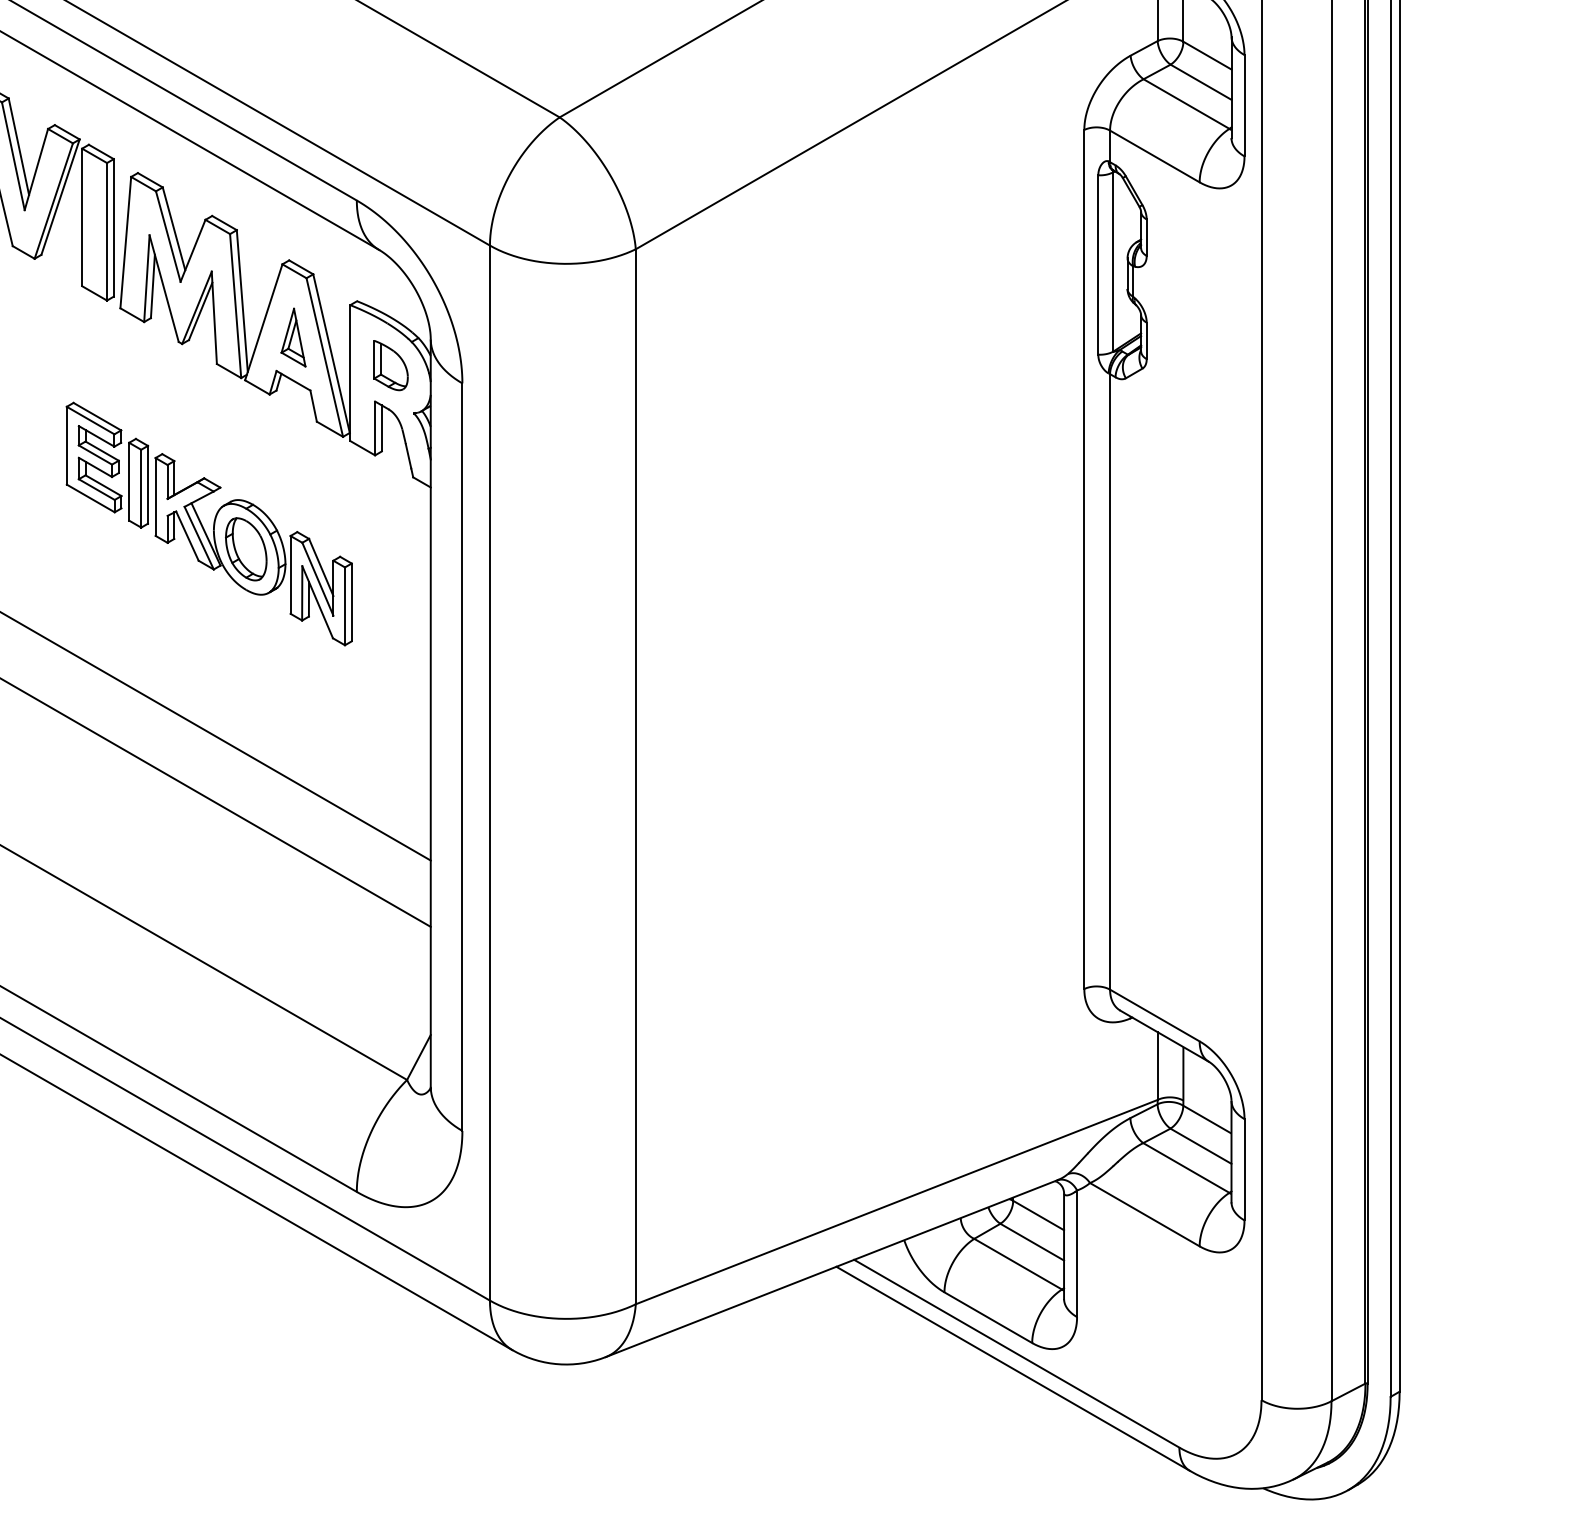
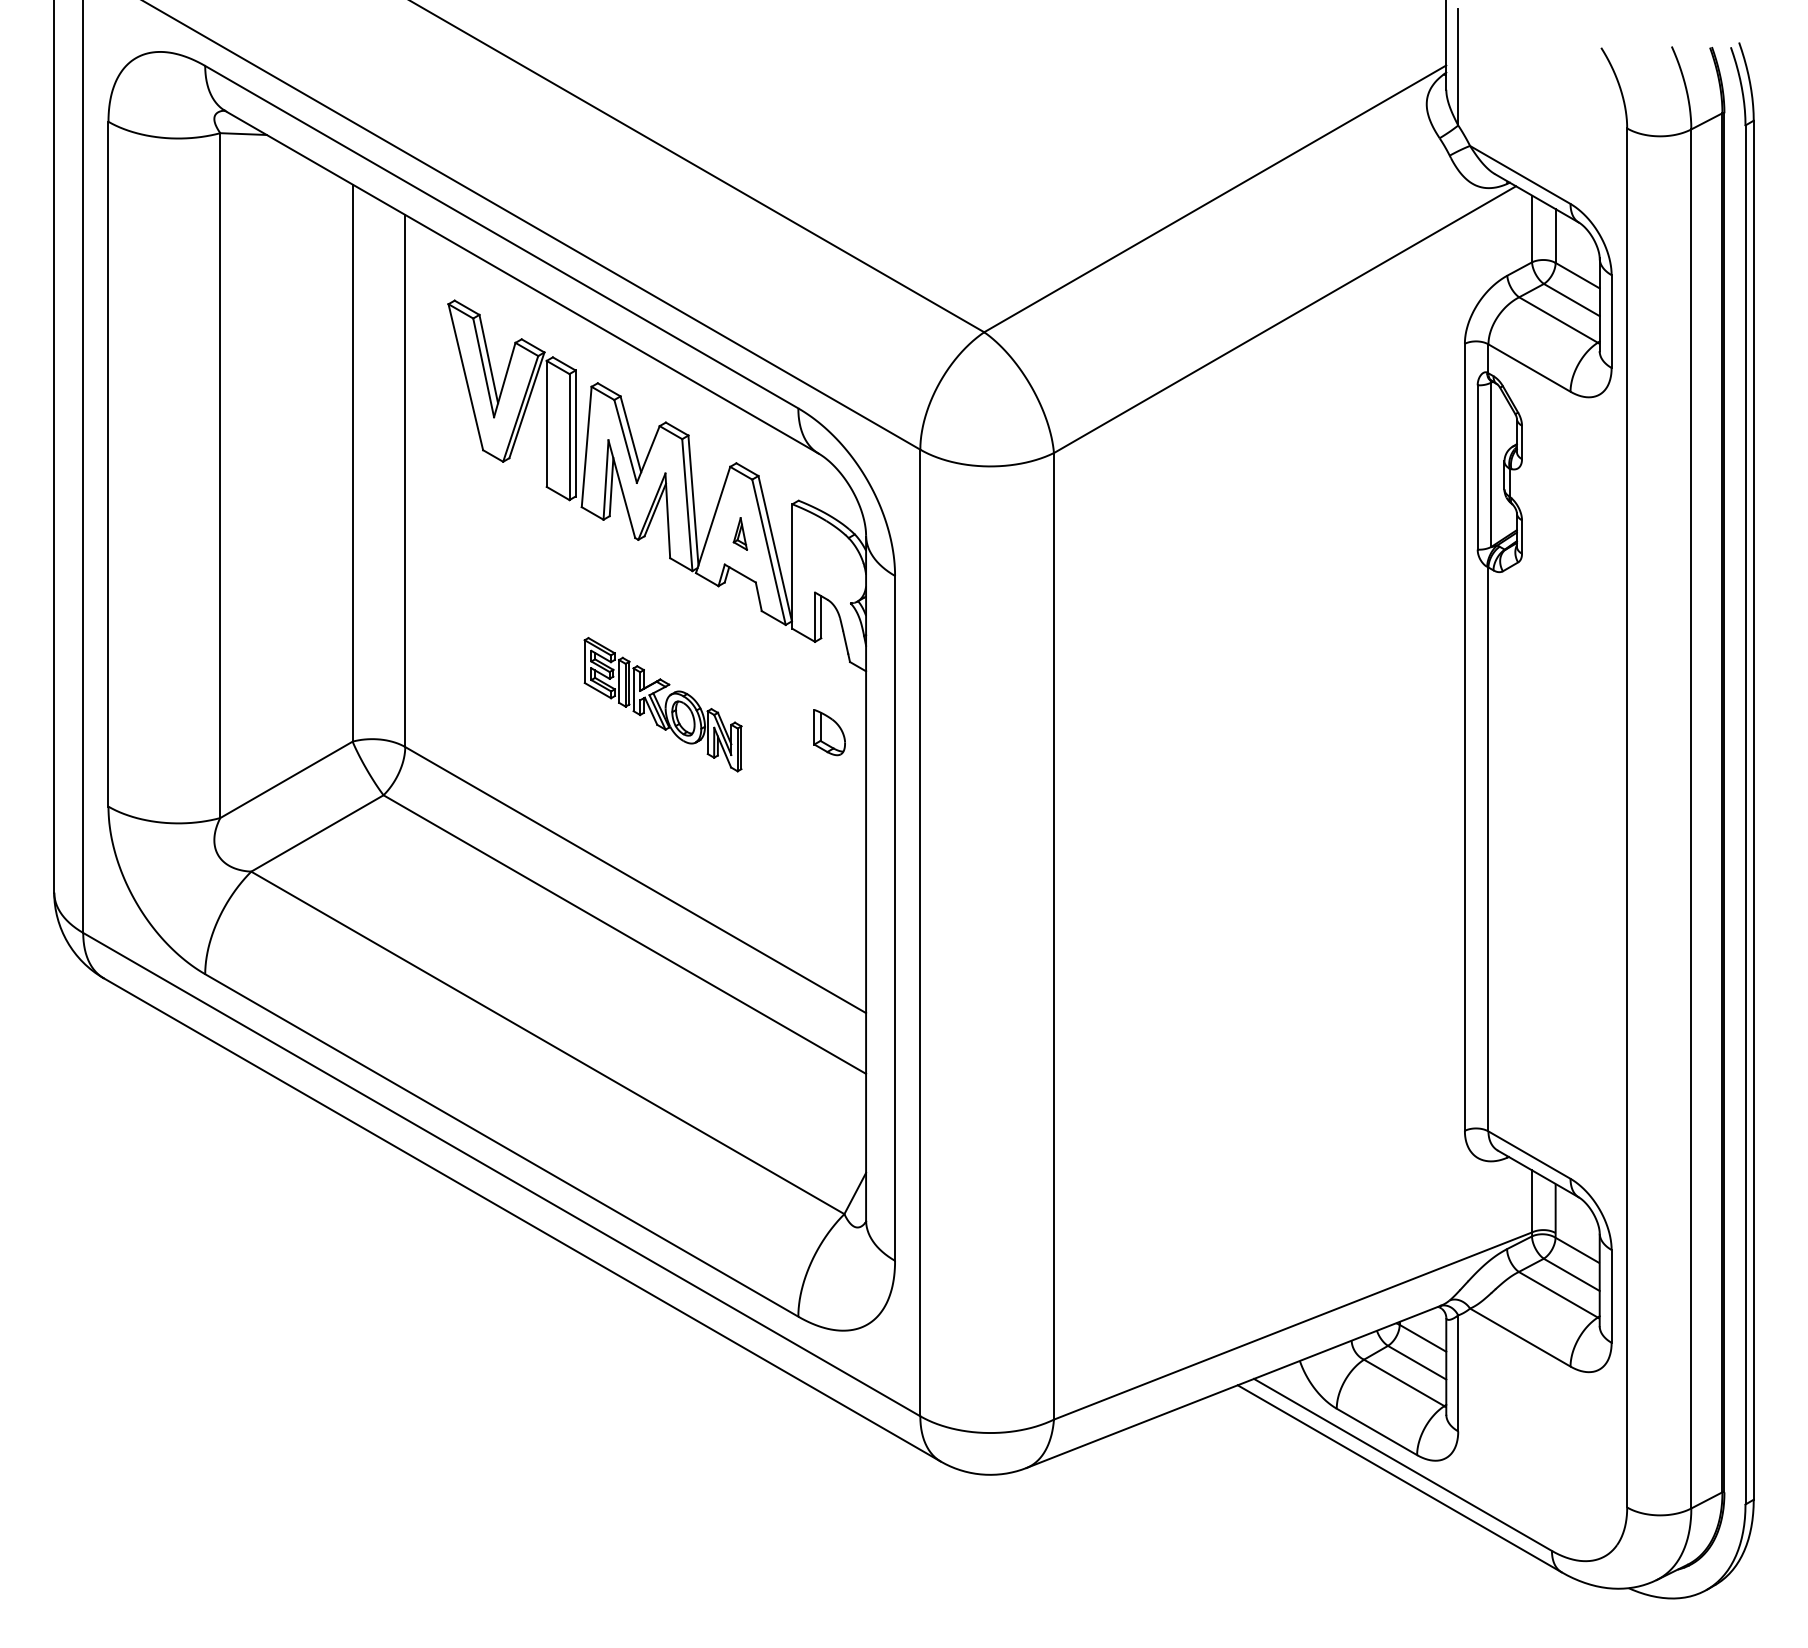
part: (293, 337) -> (740, 533), size x0.6
part: (390, 365) -> (829, 732), moved
part: (208, 523) -> (662, 704), size x0.6

